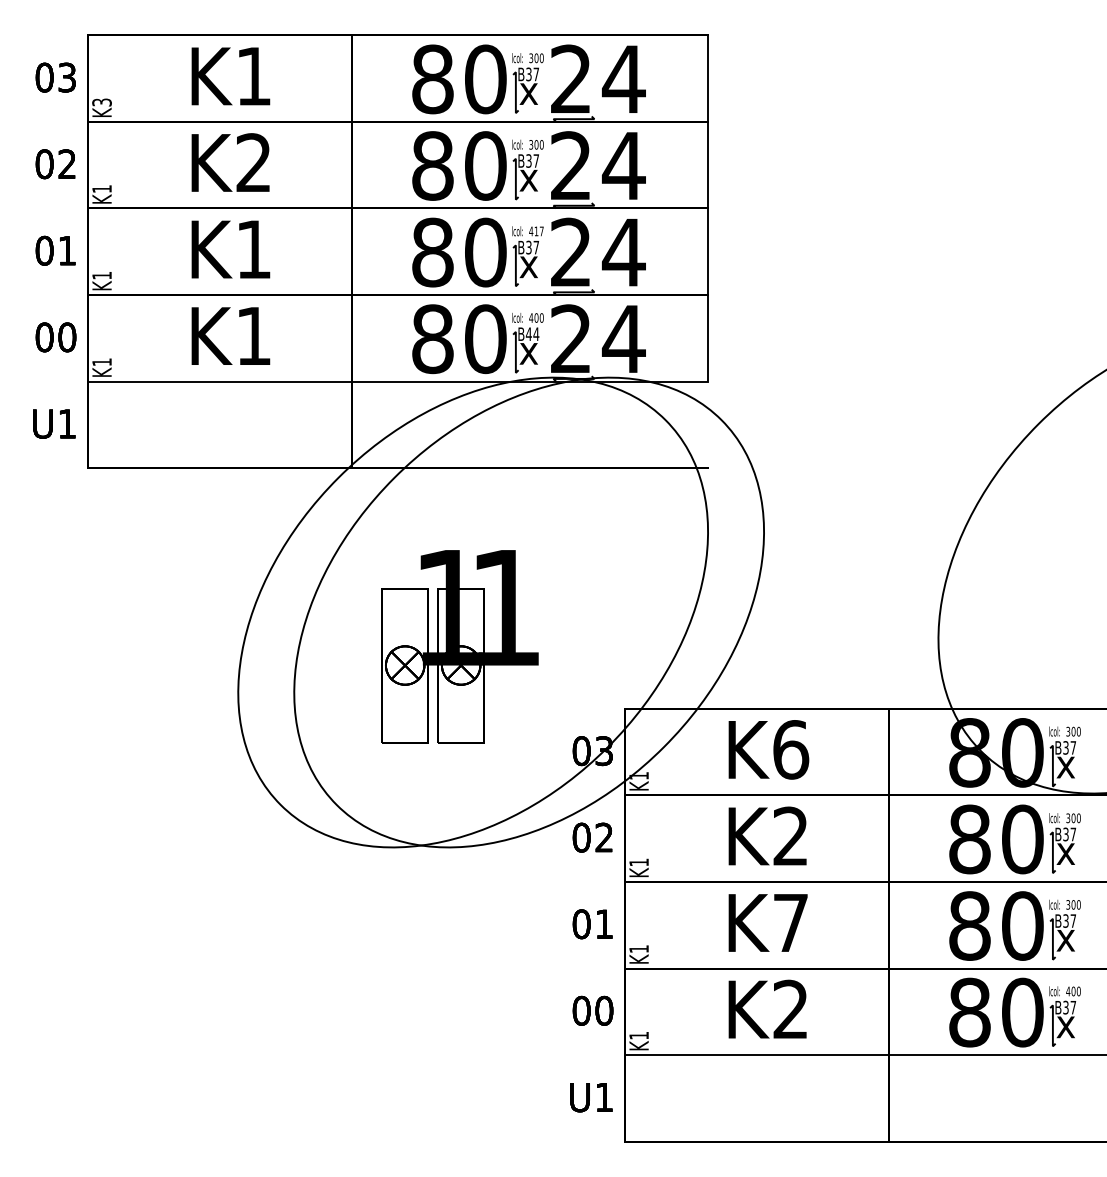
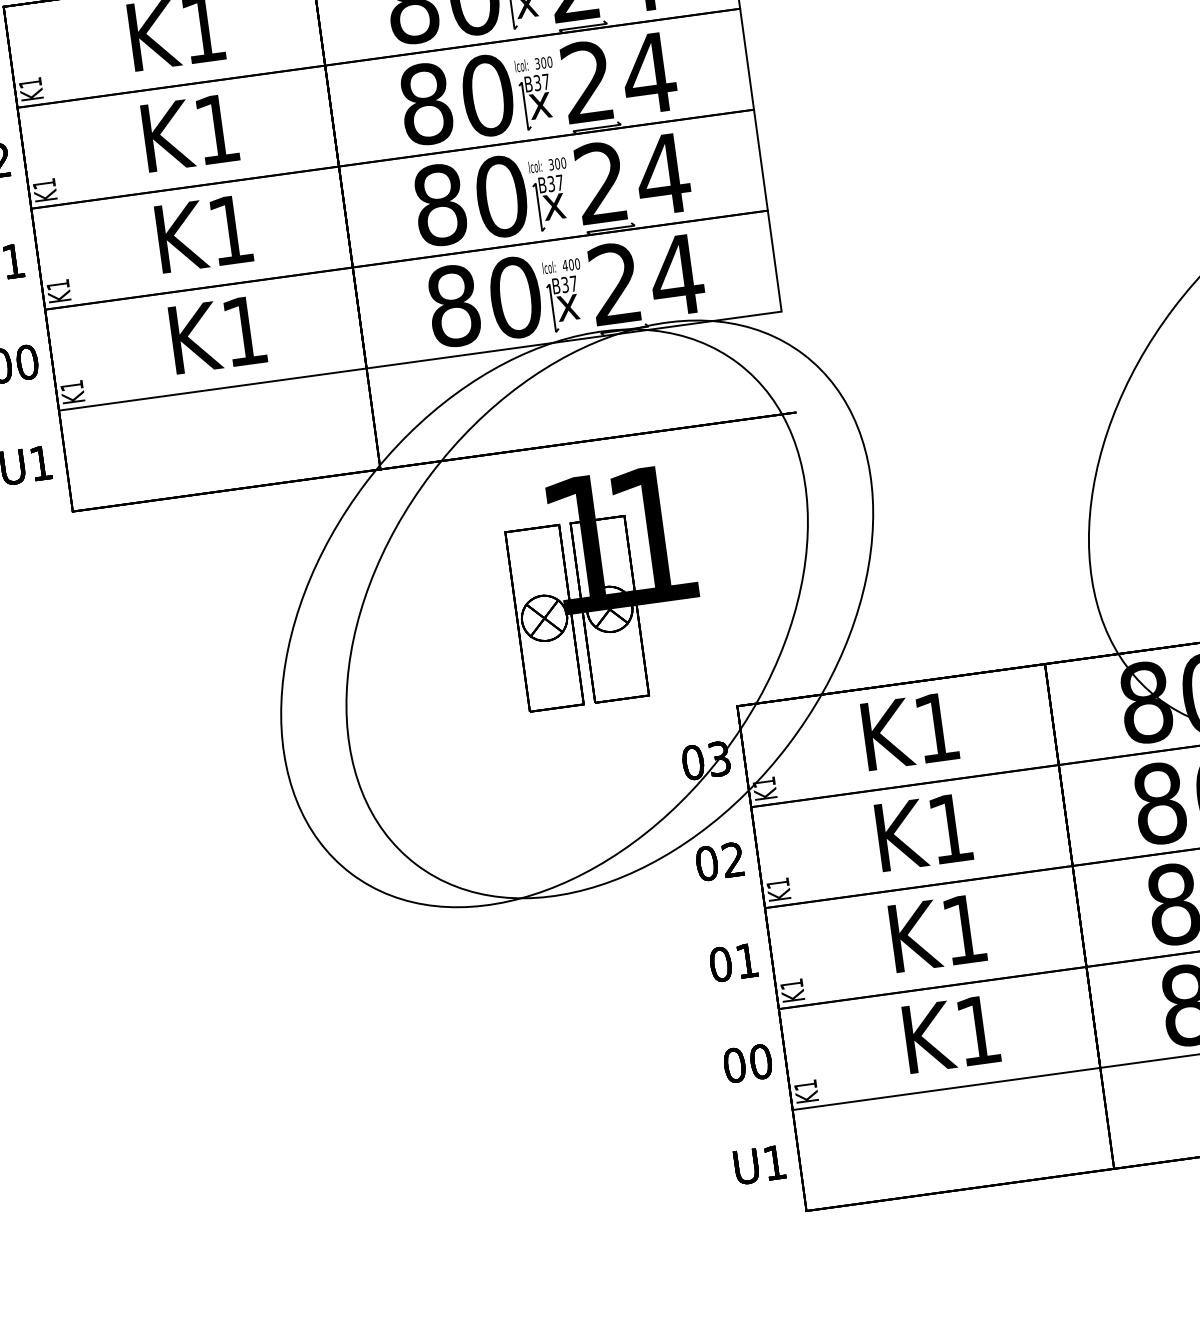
text: (101, 102) -> (29, 83), K3 -> K1
text: (253, 162) -> (216, 128), K2 -> K1
text: (536, 231) -> (557, 163), 417 -> 300
text: (532, 334) -> (569, 284), B44 -> B37
part: (459, 646) -> (604, 587), moved
text: (791, 749) -> (937, 727), K6 -> K1
text: (790, 835) -> (950, 827), K2 -> K1
text: (790, 922) -> (964, 929), K7 -> K1
text: (790, 1008) -> (977, 1029), K2 -> K1

